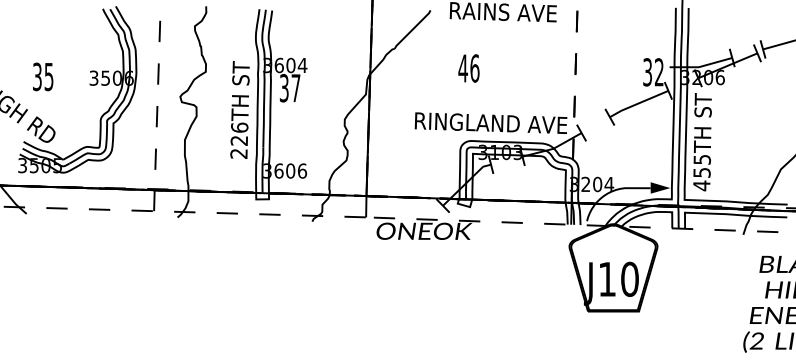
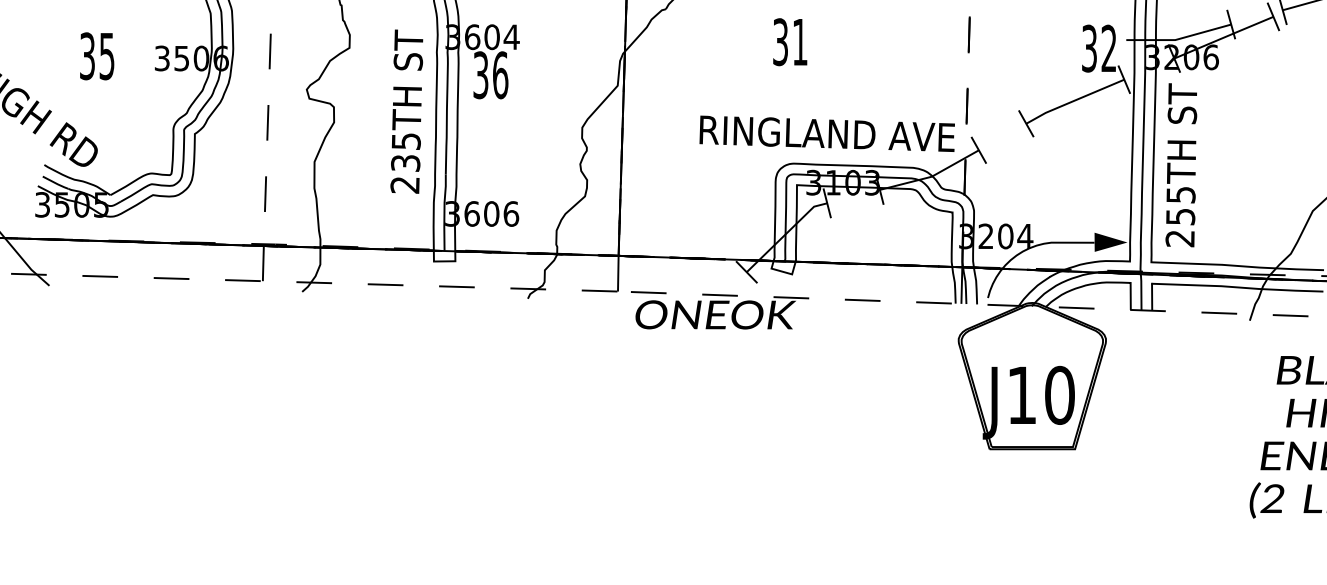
text: (468, 68) -> (789, 42), 46 -> 31
text: (43, 76) -> (97, 55), moved
text: (295, 88) -> (499, 75), 37 -> 36
text: (239, 133) -> (405, 151), 226TH -> 235TH
text: (701, 185) -> (1179, 238), 455TH -> 255TH

